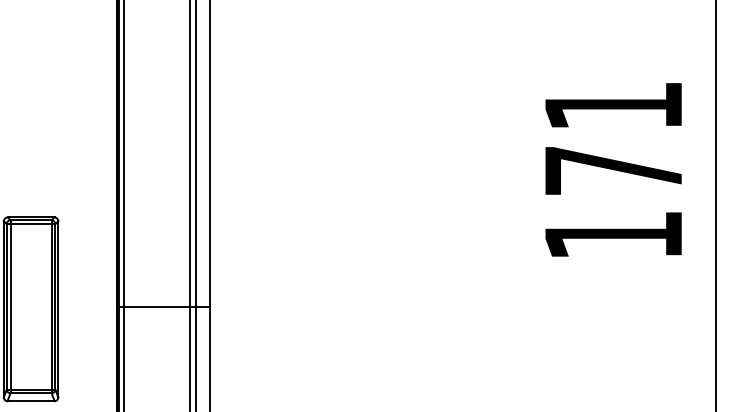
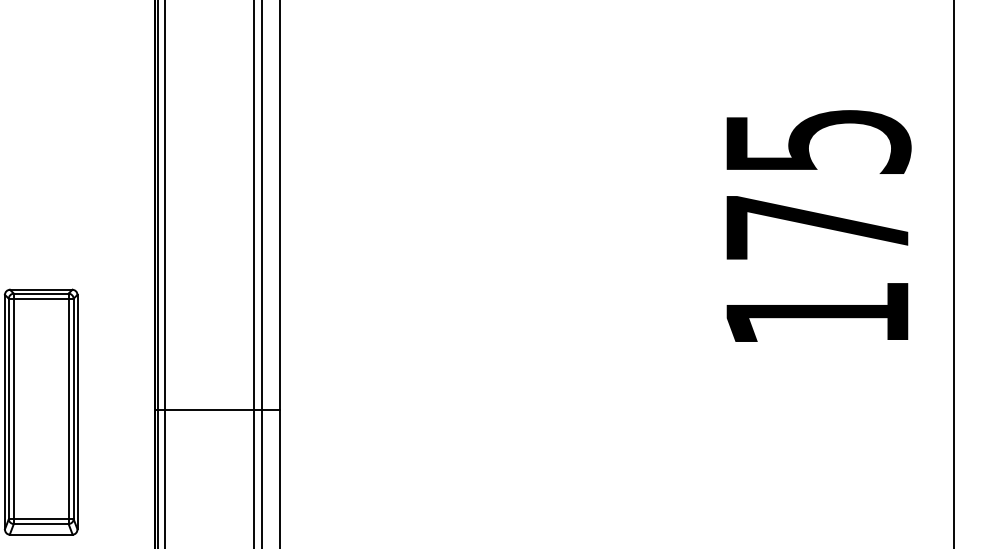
text: (614, 106) -> (818, 141), 171 -> 175

